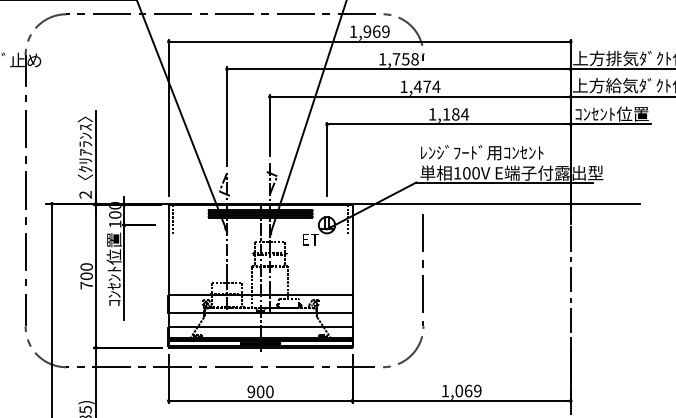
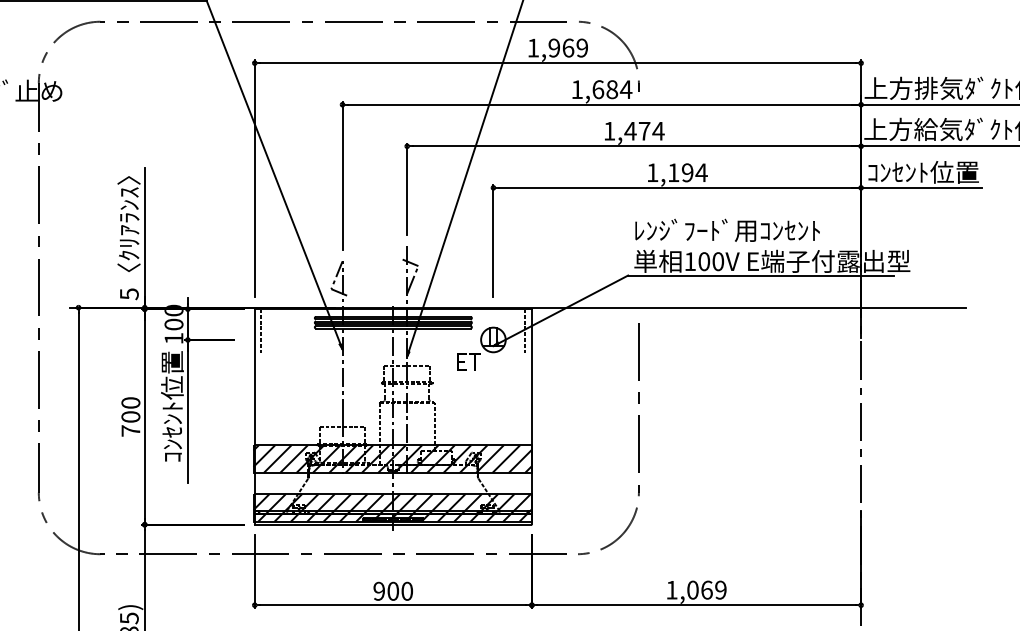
text: (405, 59) -> (611, 89), 1,758 -> 1,684
text: (455, 114) -> (687, 172), 1,184 -> 1,194
text: (85, 194) -> (129, 293), 2 -> 5
hatch: (259, 304) -> (391, 459), added
hatch: (259, 336) -> (391, 507), added

